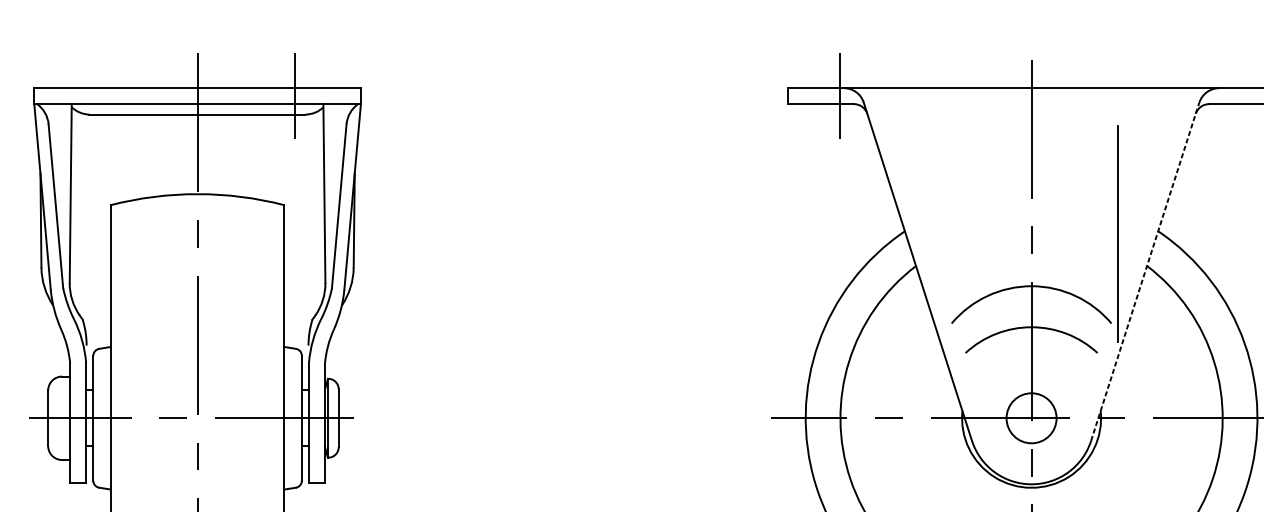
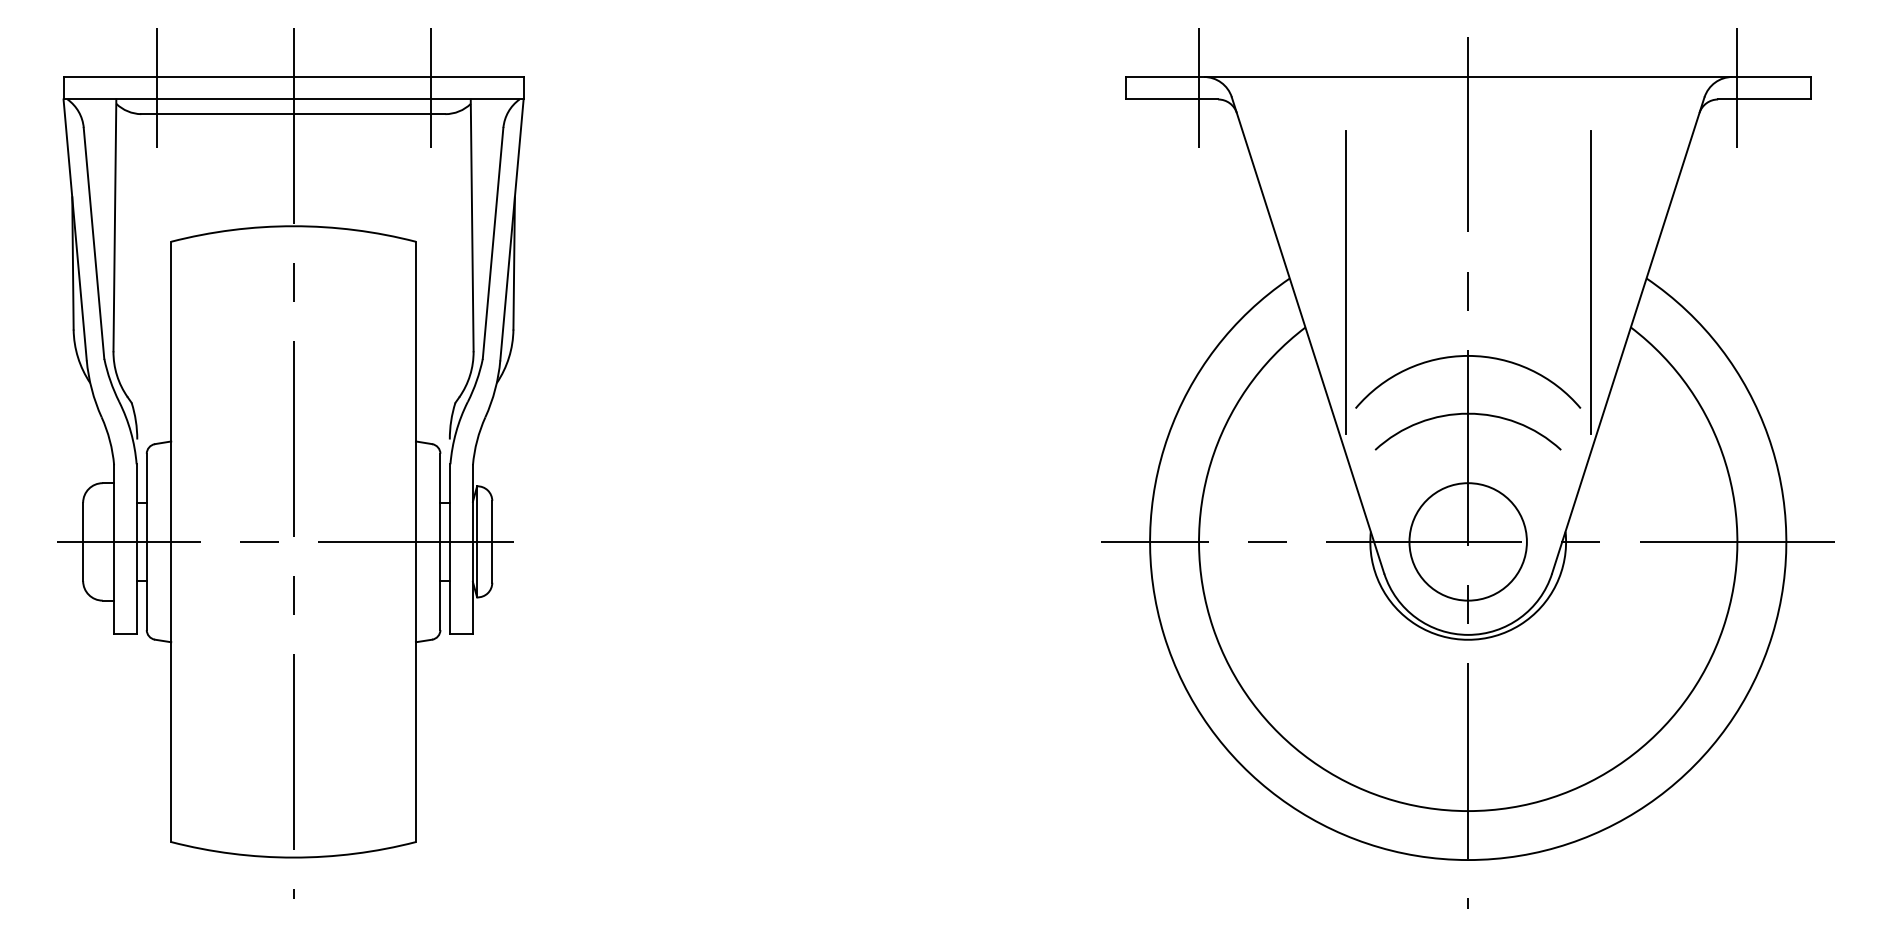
line: (100, 96) -> (156, 88), added
line: (1222, 96) -> (1737, 88), added
line: (944, 234) -> (1345, 282), added
line: (1145, 271) -> (1628, 335), dashed -> solid
circle: (1031, 418) -> (1467, 541), size x1.67

